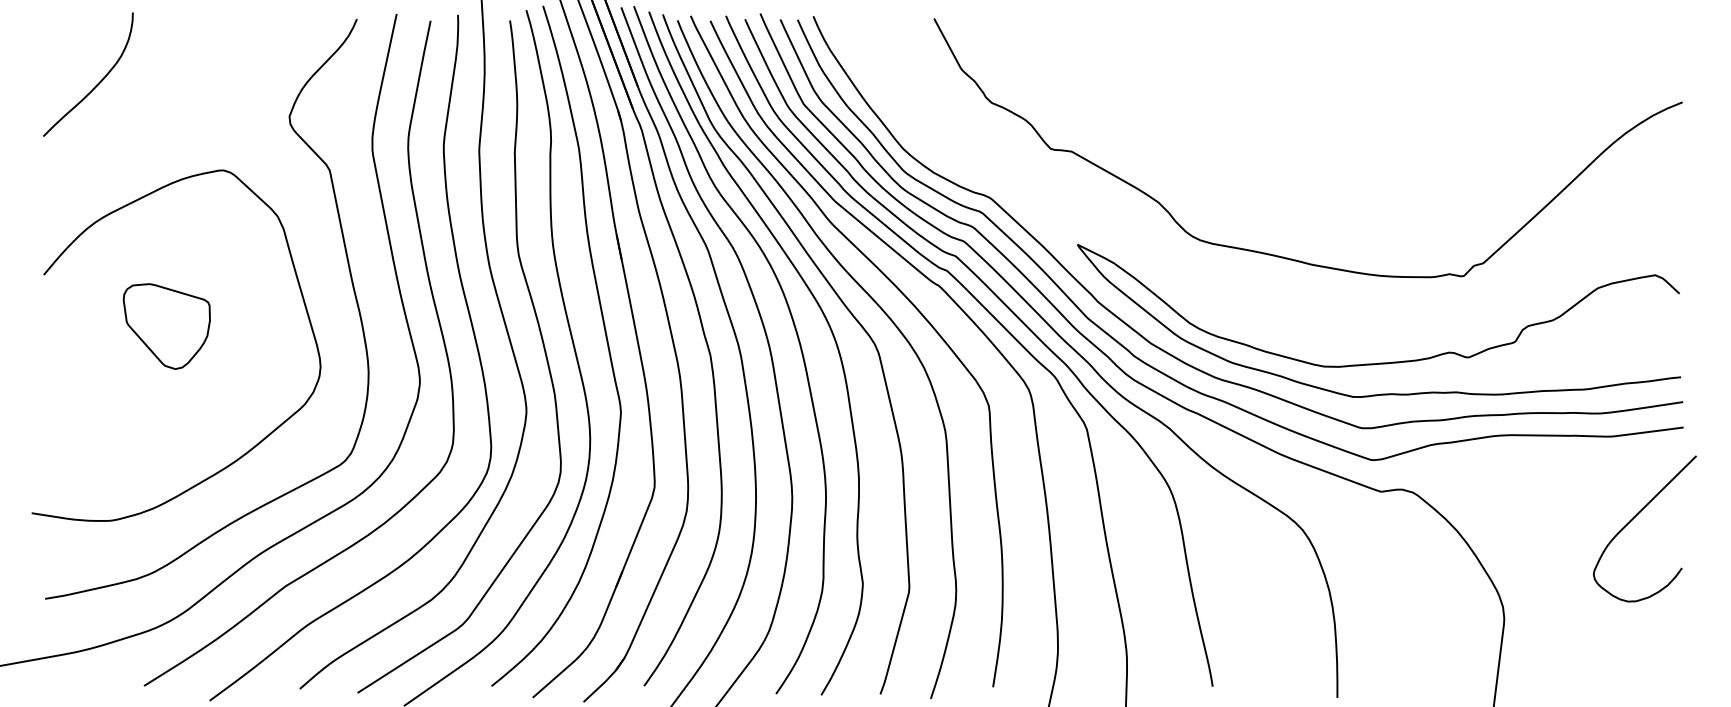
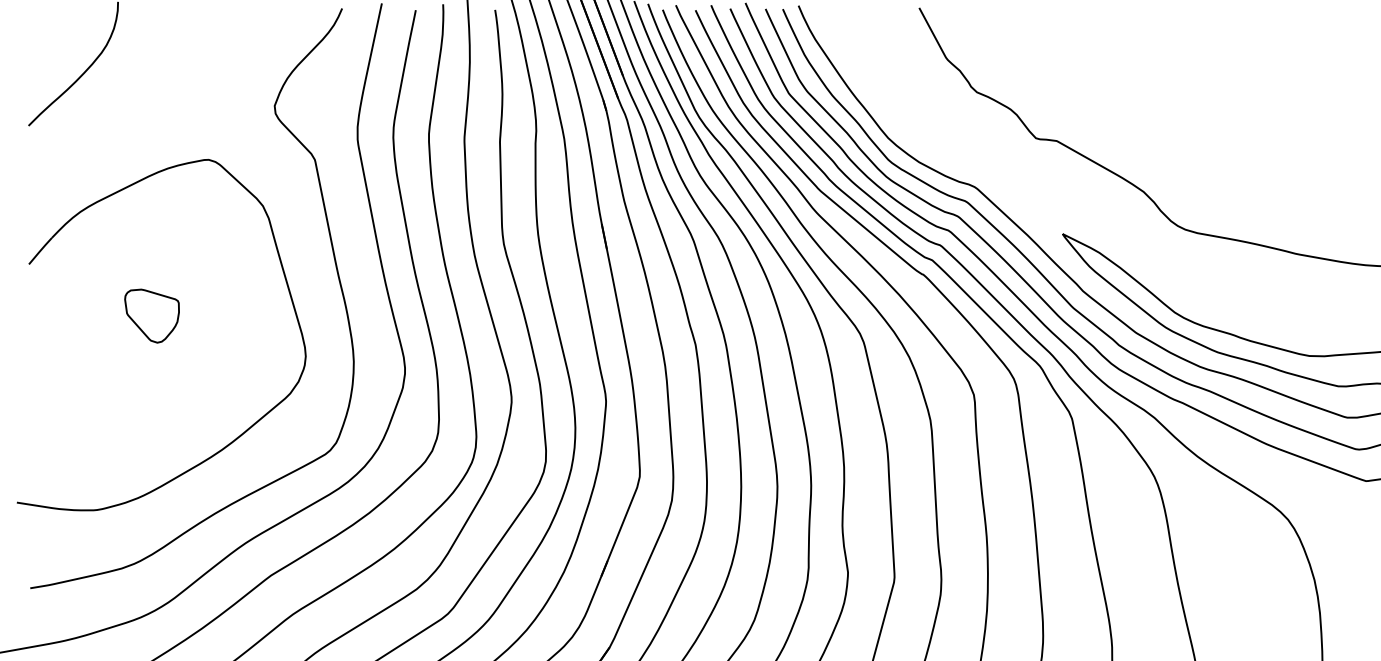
part: (166, 326) -> (151, 315), size x0.62

